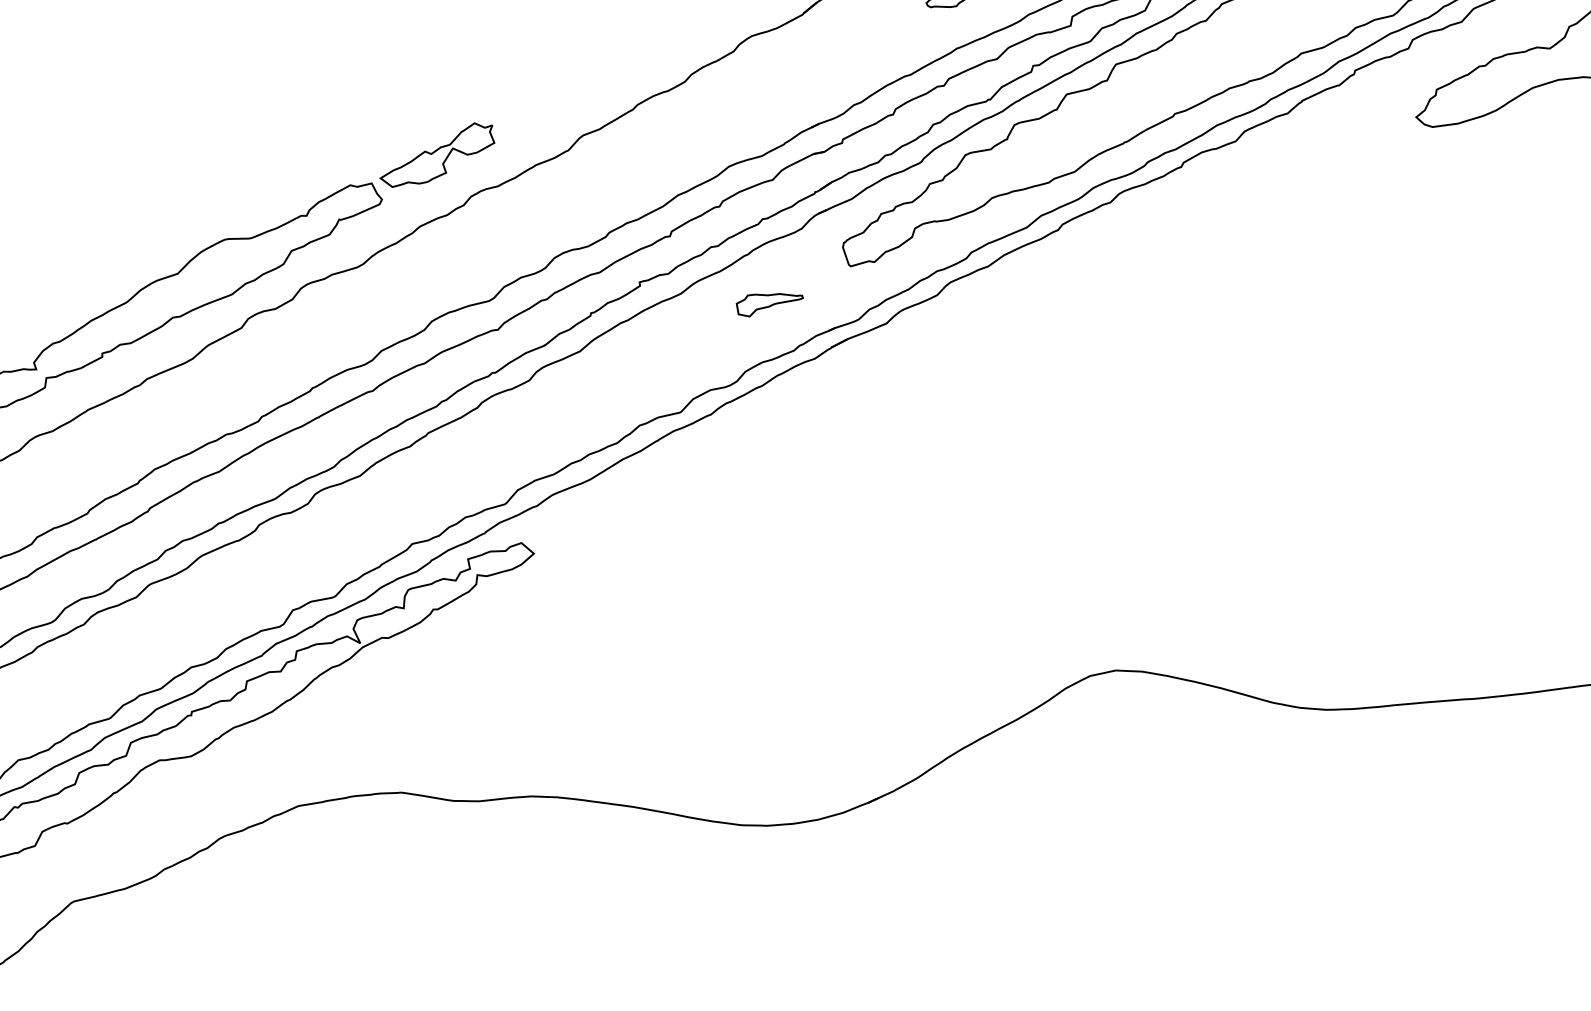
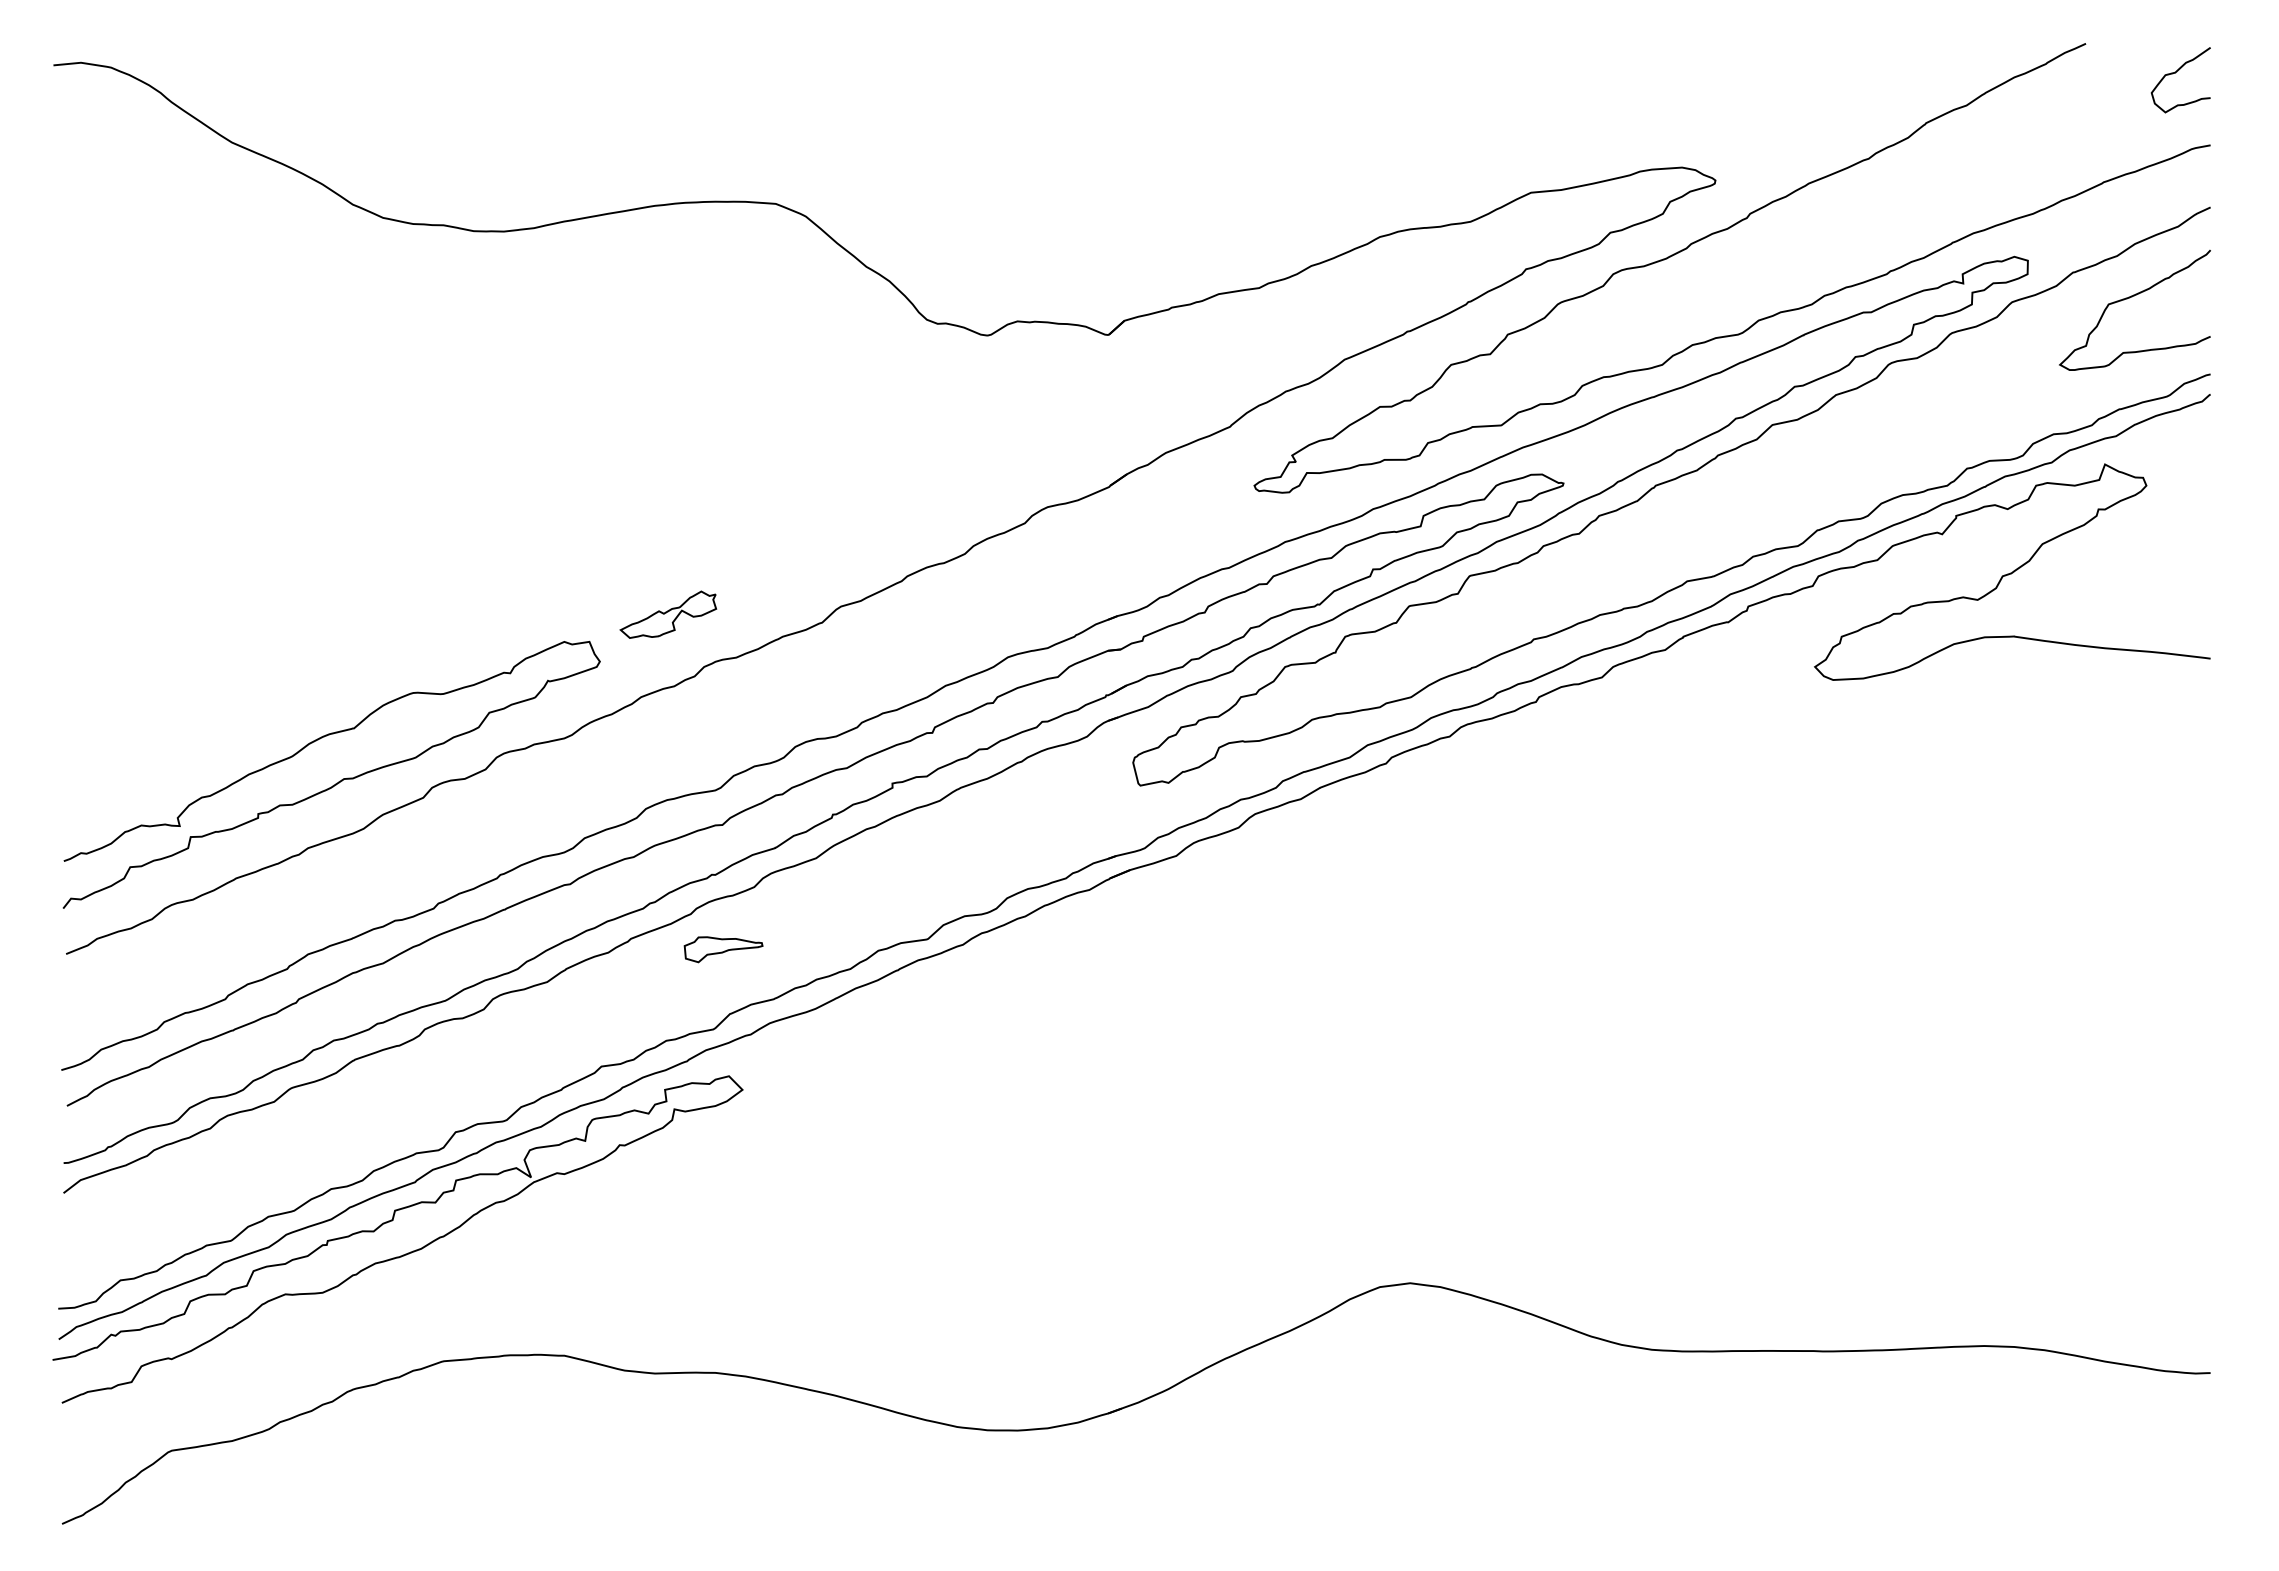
part: (437, 154) -> (668, 614), size x0.7
part: (770, 303) -> (723, 949), moved

